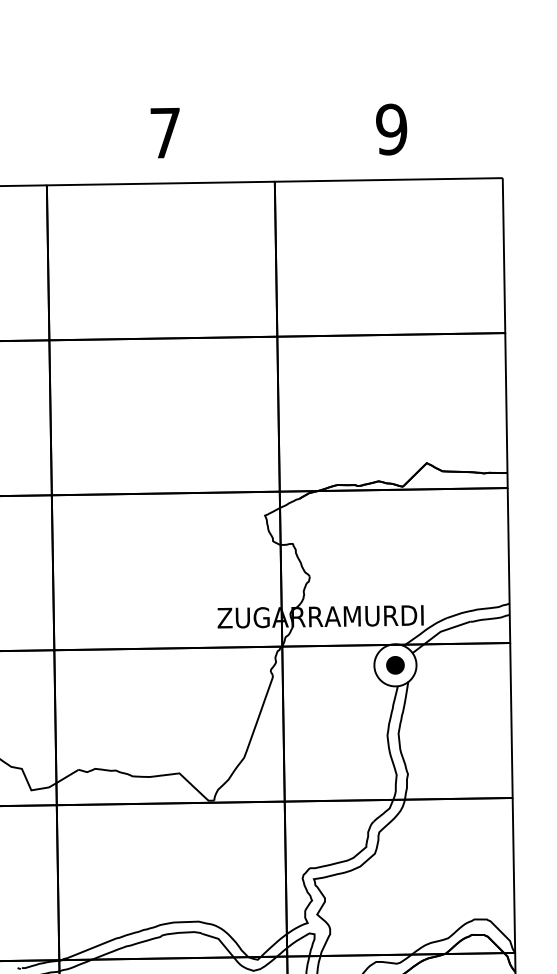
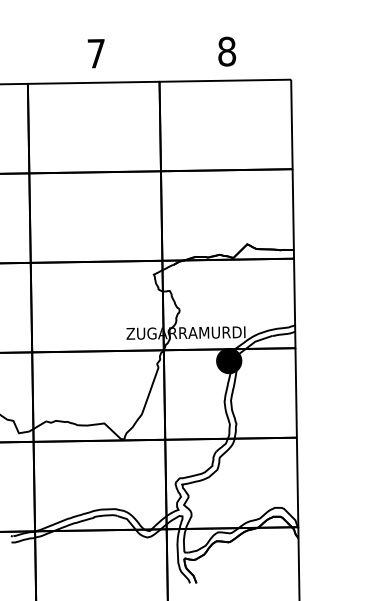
text: (392, 129) -> (227, 51), 9 -> 8
fill: (395, 664) -> (229, 360), added

